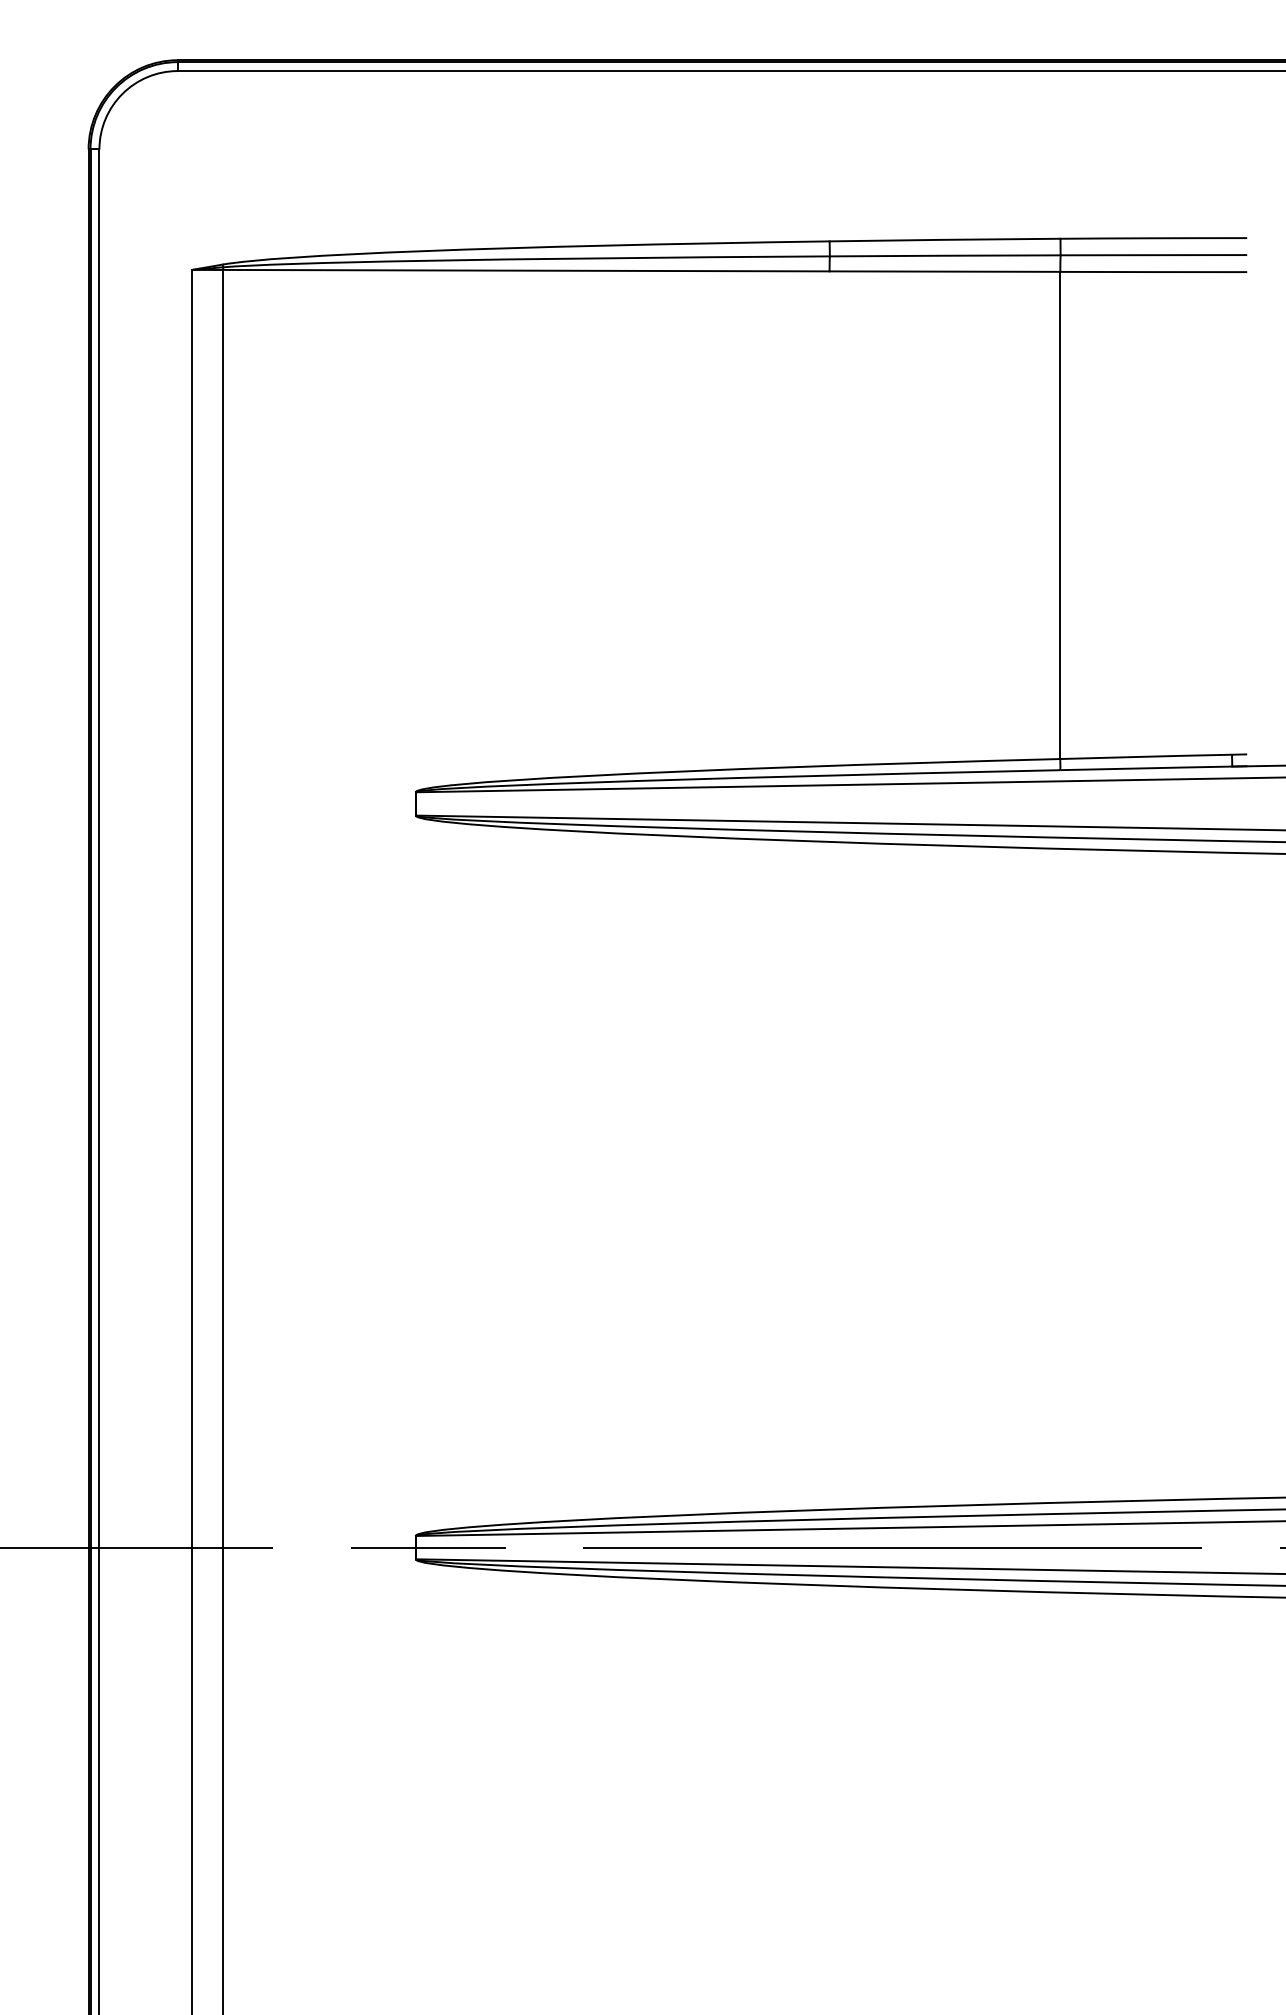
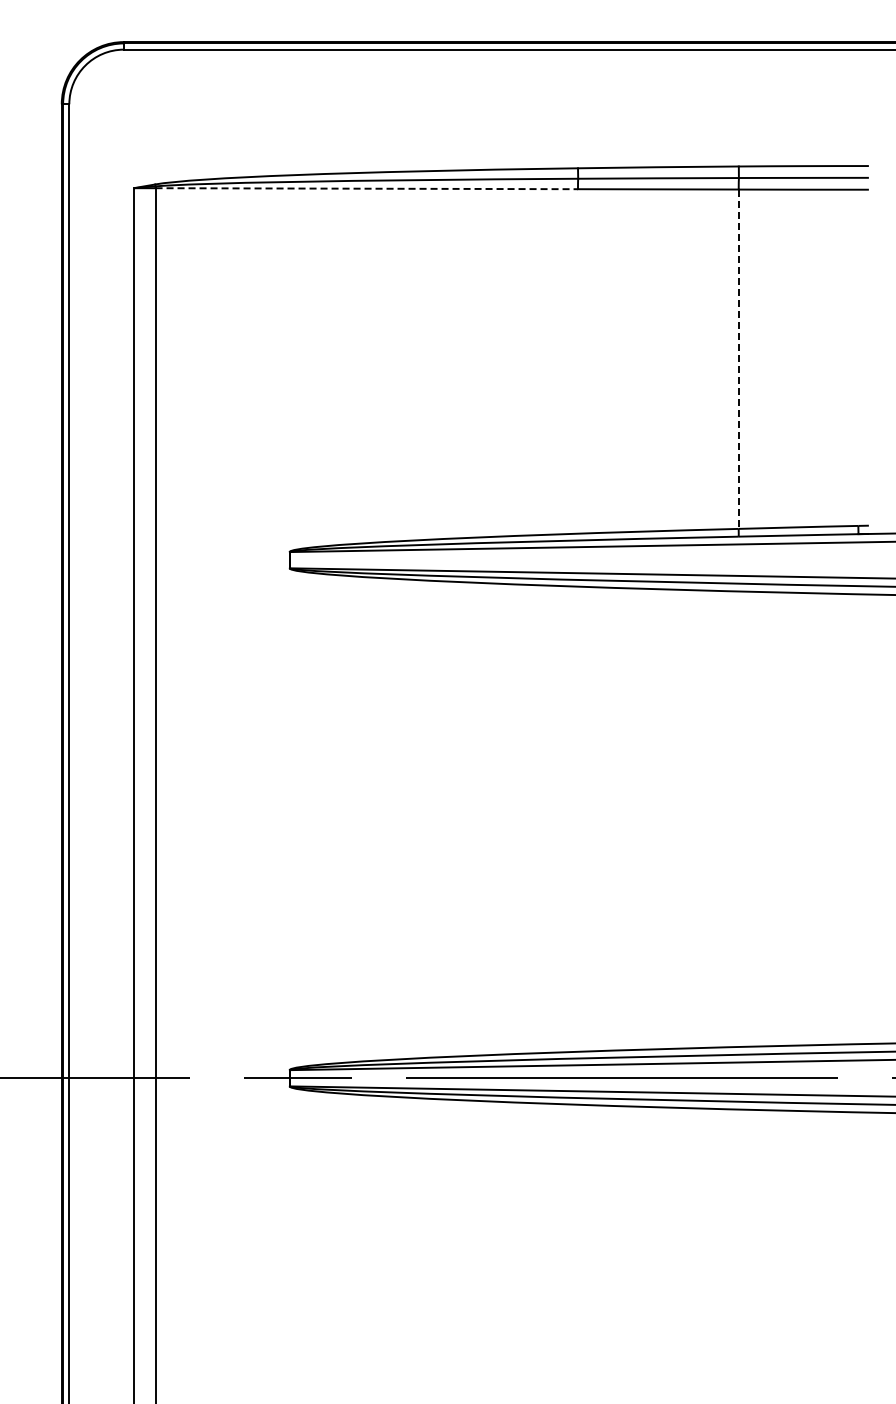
line: (527, 270) -> (367, 188), solid -> dashed
line: (1060, 515) -> (738, 359), solid -> dashed

